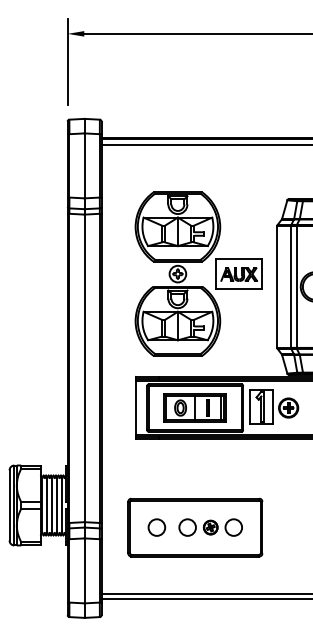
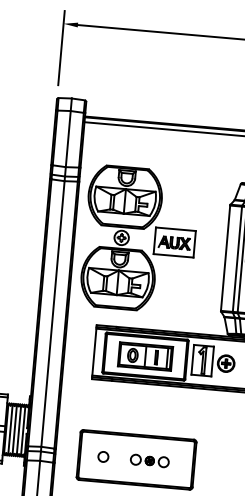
part: (198, 262) -> (140, 229), moved
circle: (156, 527) -> (103, 456), size x0.7
part: (210, 527) -> (149, 460), size x0.7

